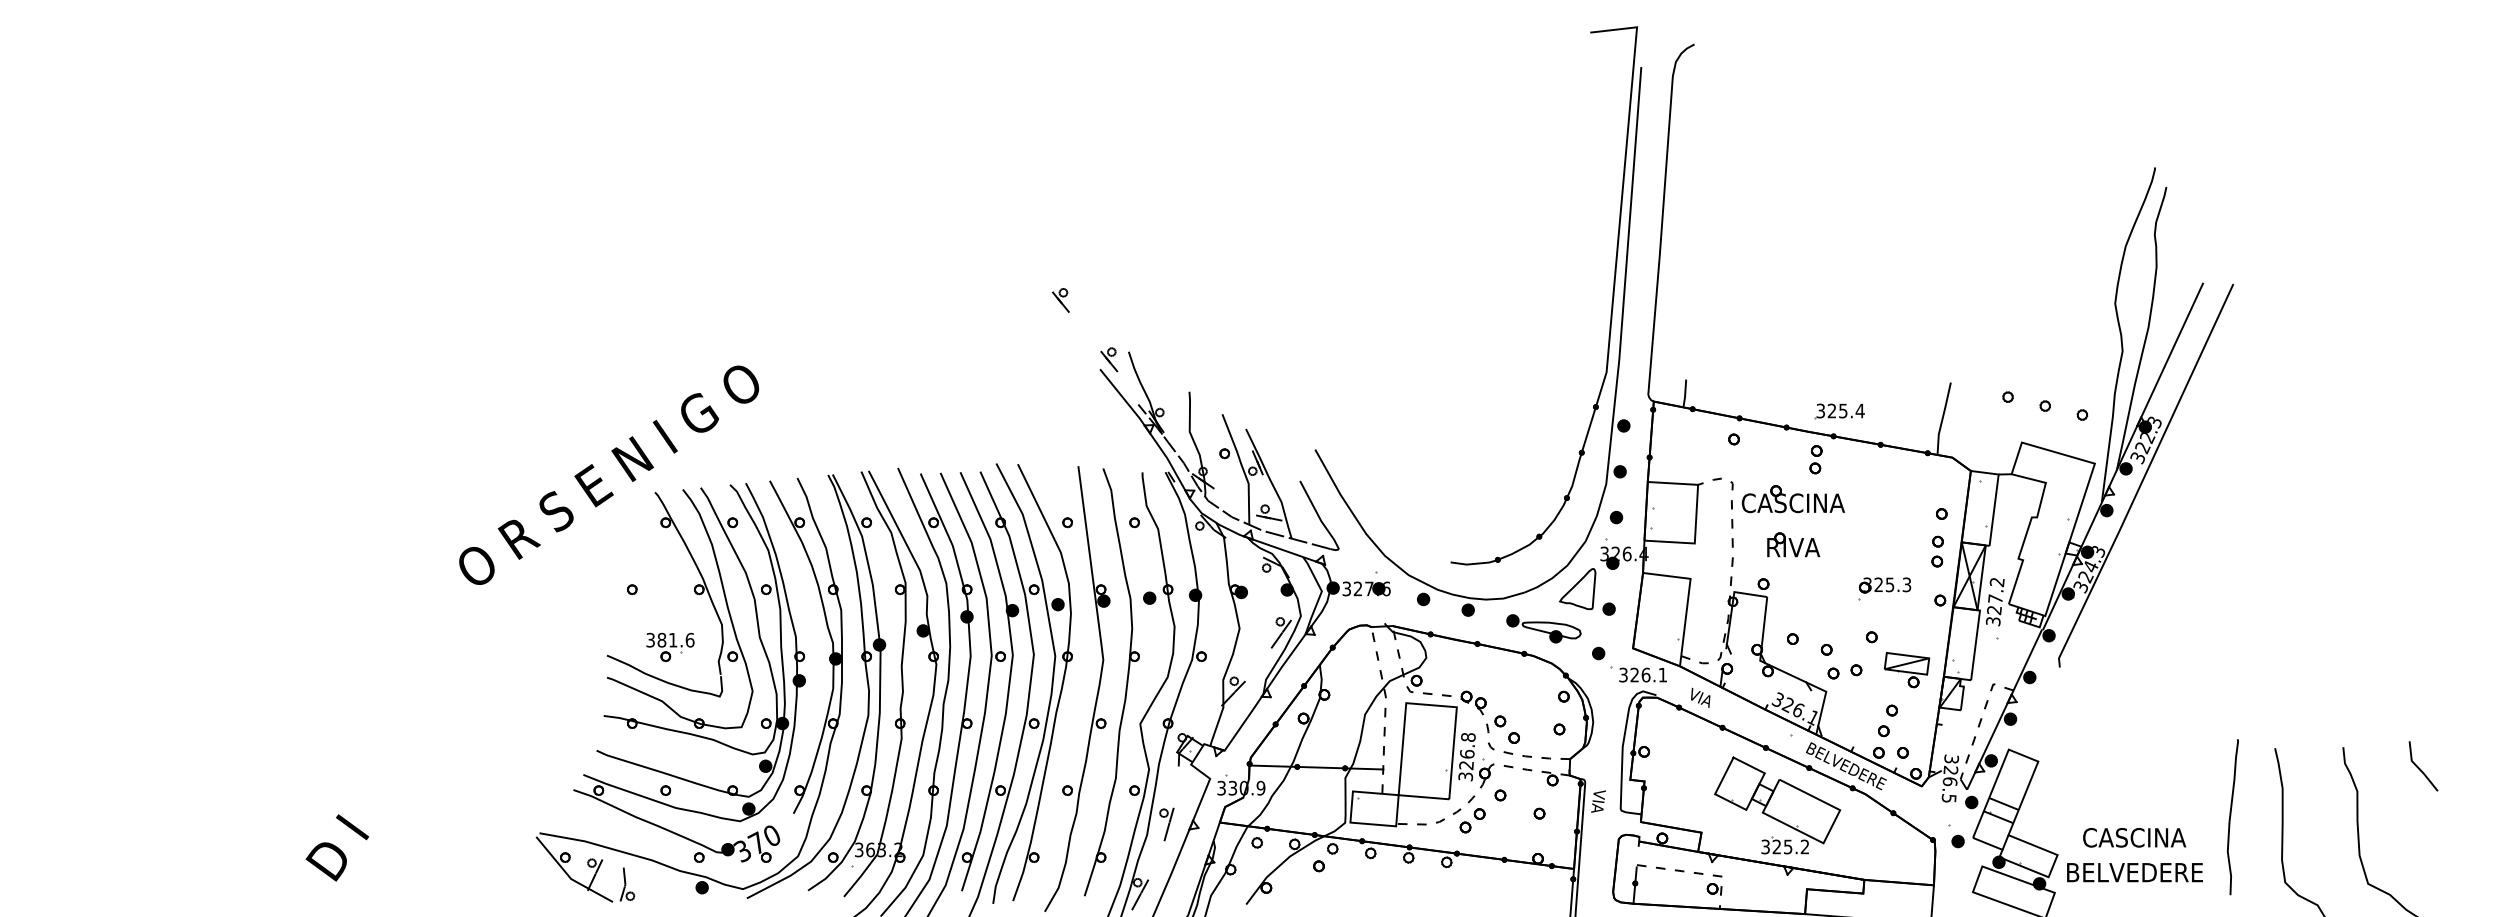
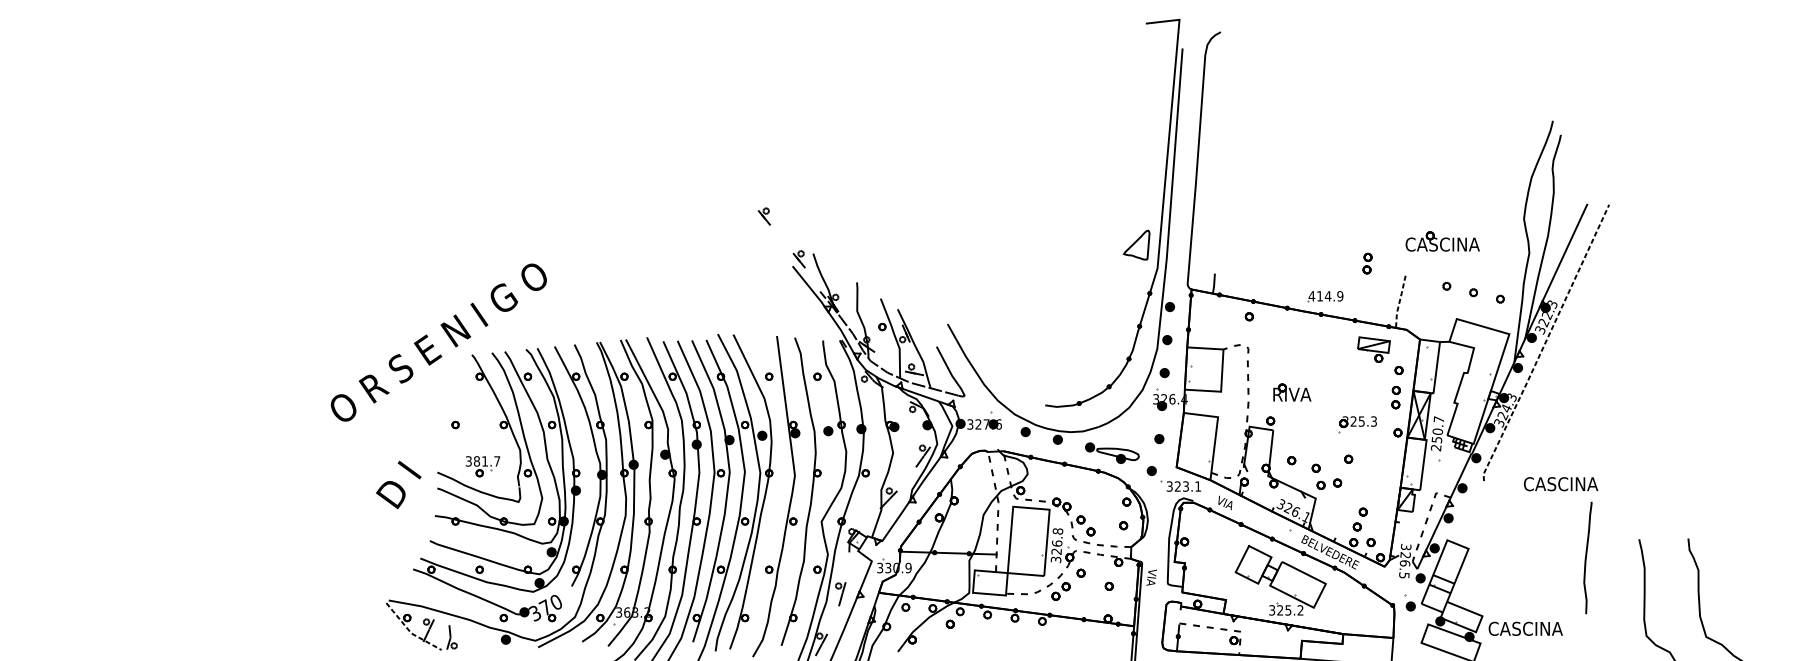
text: (1840, 410) -> (1326, 295), 325.4 -> 414.9
line: (1942, 419) -> (1399, 302), solid -> dashed
part: (1815, 459) -> (1367, 263), moved
line: (2144, 477) -> (1545, 344), solid -> dashed
part: (1792, 499) -> (1442, 241), moved
part: (1577, 589) -> (1136, 245), moved
text: (1995, 601) -> (1437, 433), 327.2 -> 250.7
text: (689, 639) -> (496, 460), 381.6 -> 381.7
part: (1906, 670) -> (1373, 349), moved
text: (1645, 674) -> (1185, 486), 326.1 -> 323.1
line: (2420, 768) -> (1743, 553), removed
curve: (2231, 816) -> (1586, 557), moved
text: (2134, 837) -> (1560, 483), moved
text: (337, 847) -> (398, 484), moved
text: (2134, 872) -> (1537, 628), BELVEDERE -> CASCINA
line: (569, 876) -> (410, 631), solid -> dashed

